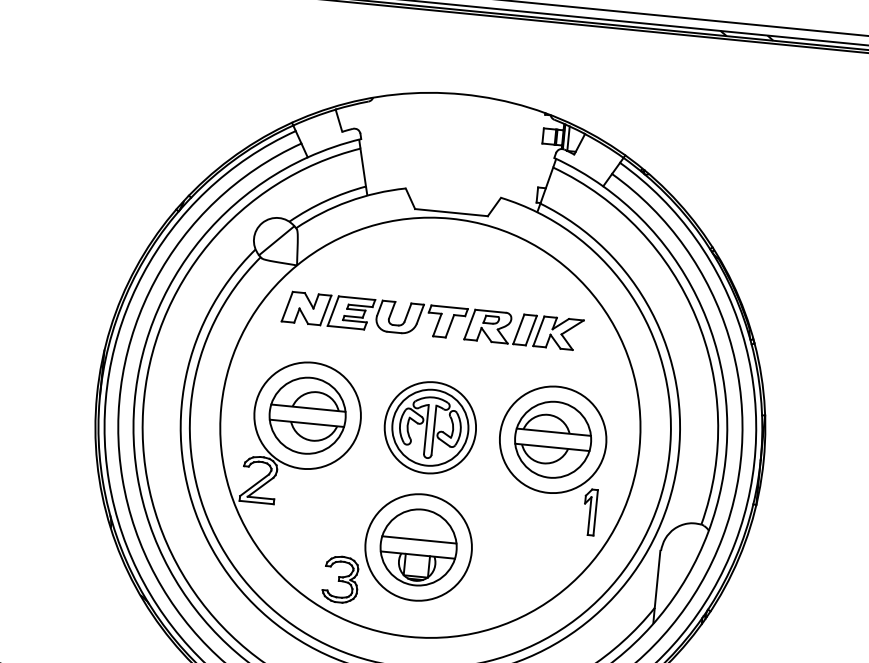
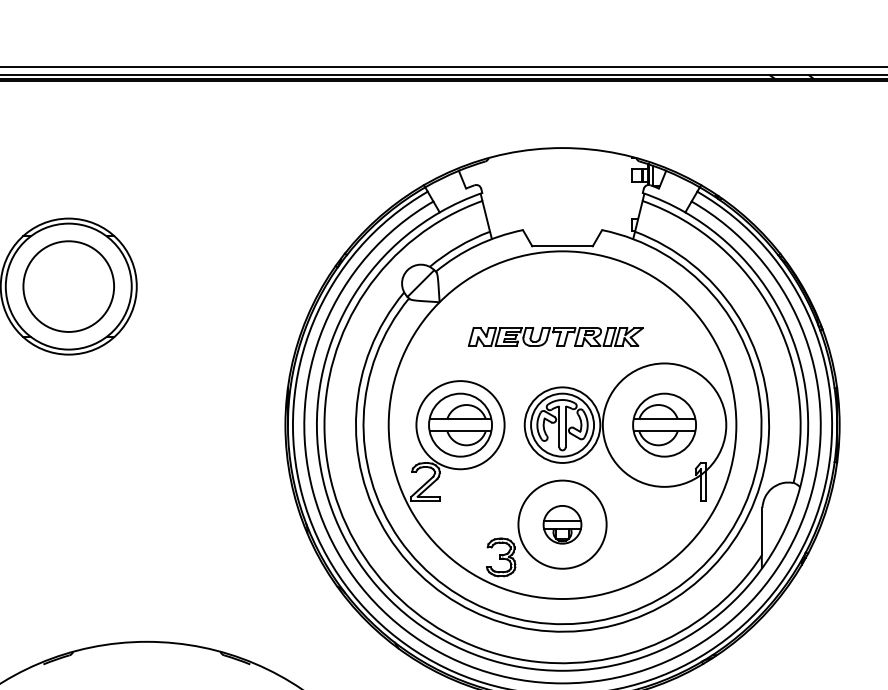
part: (432, 320) -> (555, 336), size x0.7
circle: (553, 440) -> (664, 425), size x1.4
part: (418, 547) -> (562, 524), size x0.6

